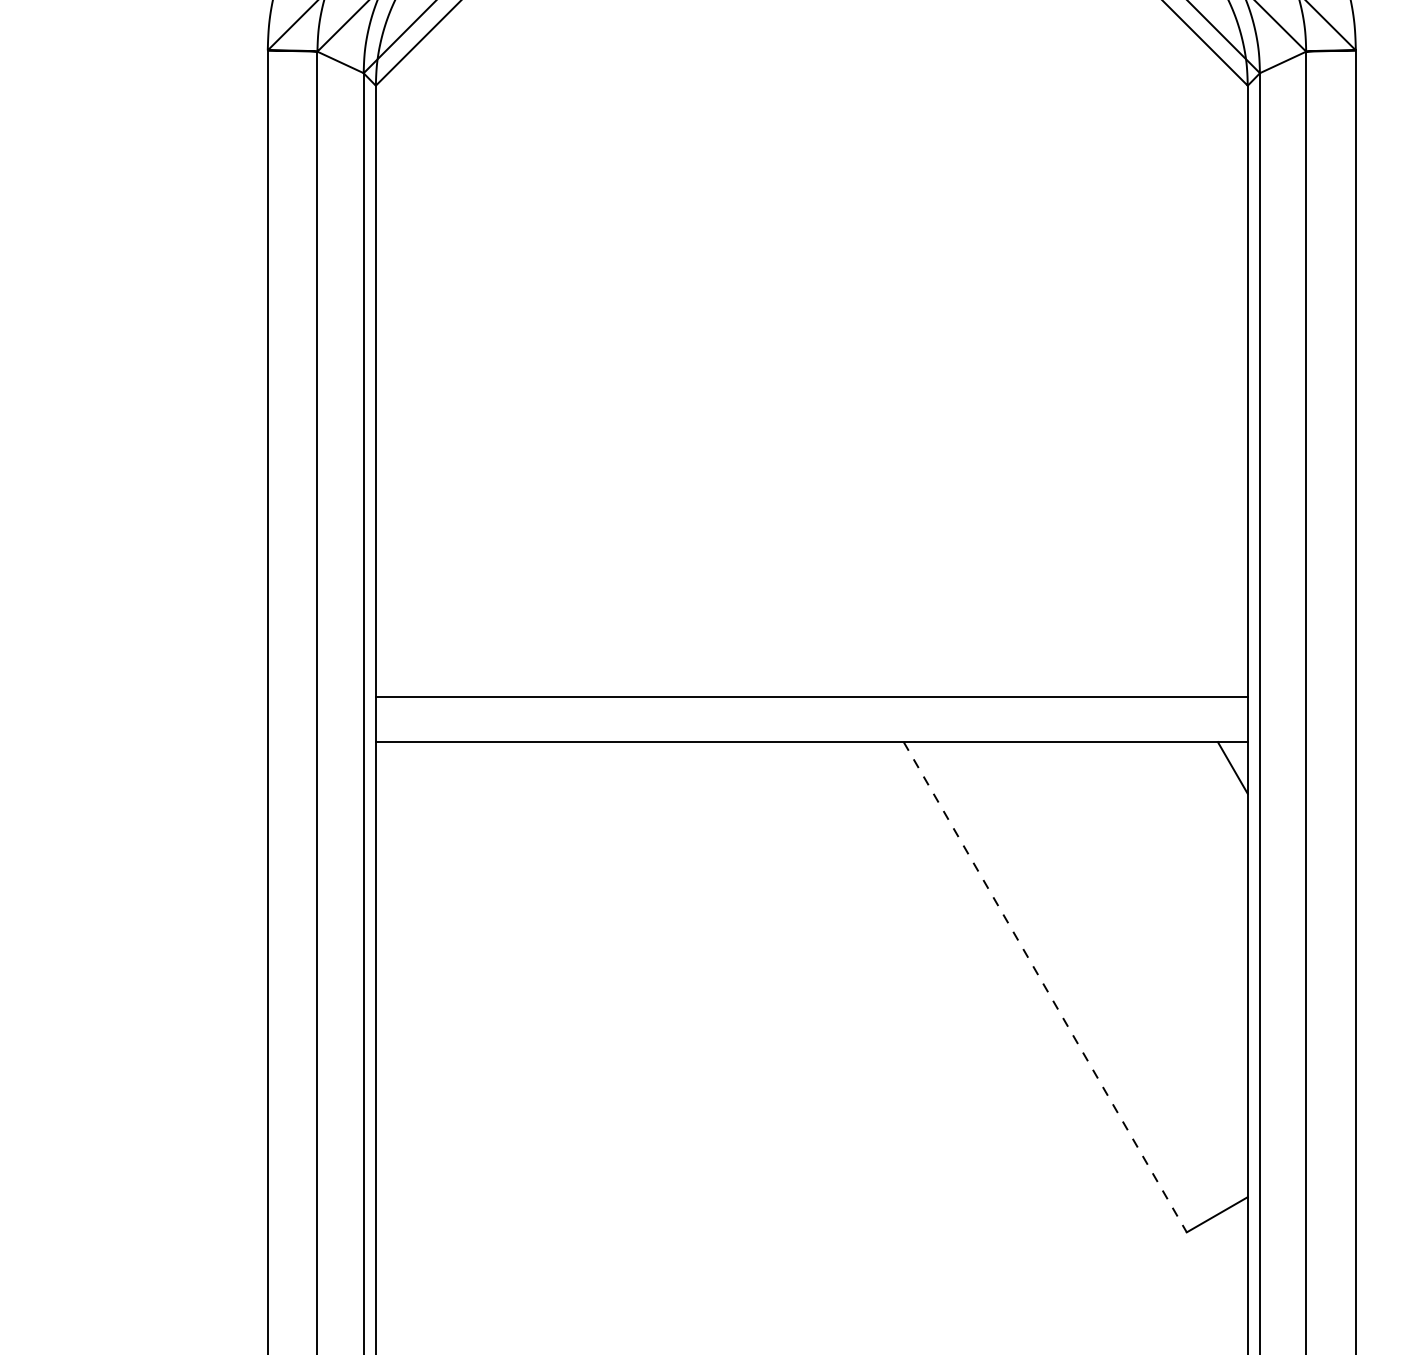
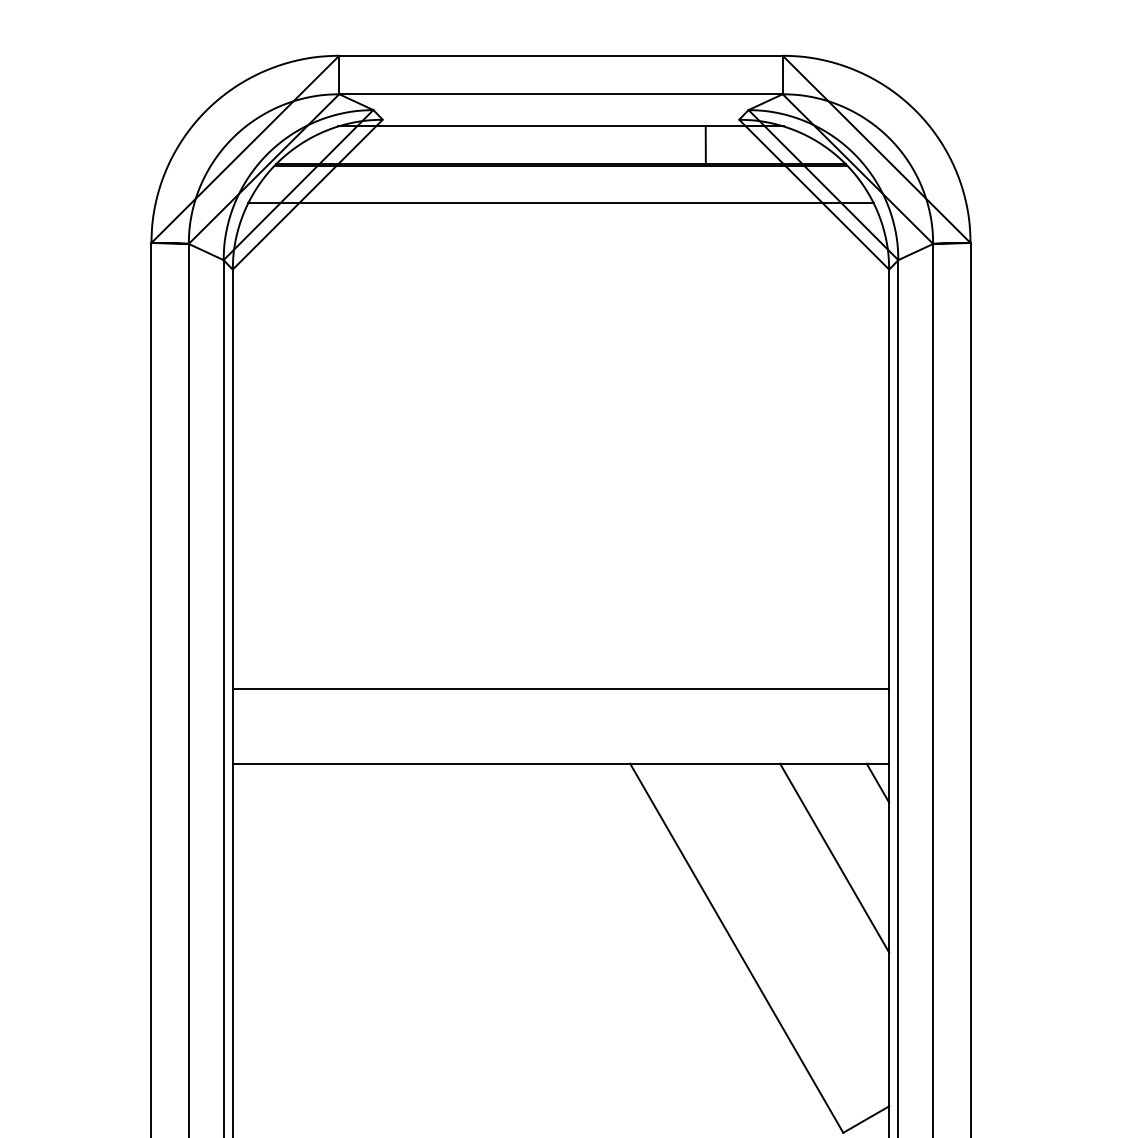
line: (811, 696) -> (560, 688), moved
line: (1175, 866) -> (834, 857), added
line: (1044, 987) -> (736, 948), dashed -> solid

